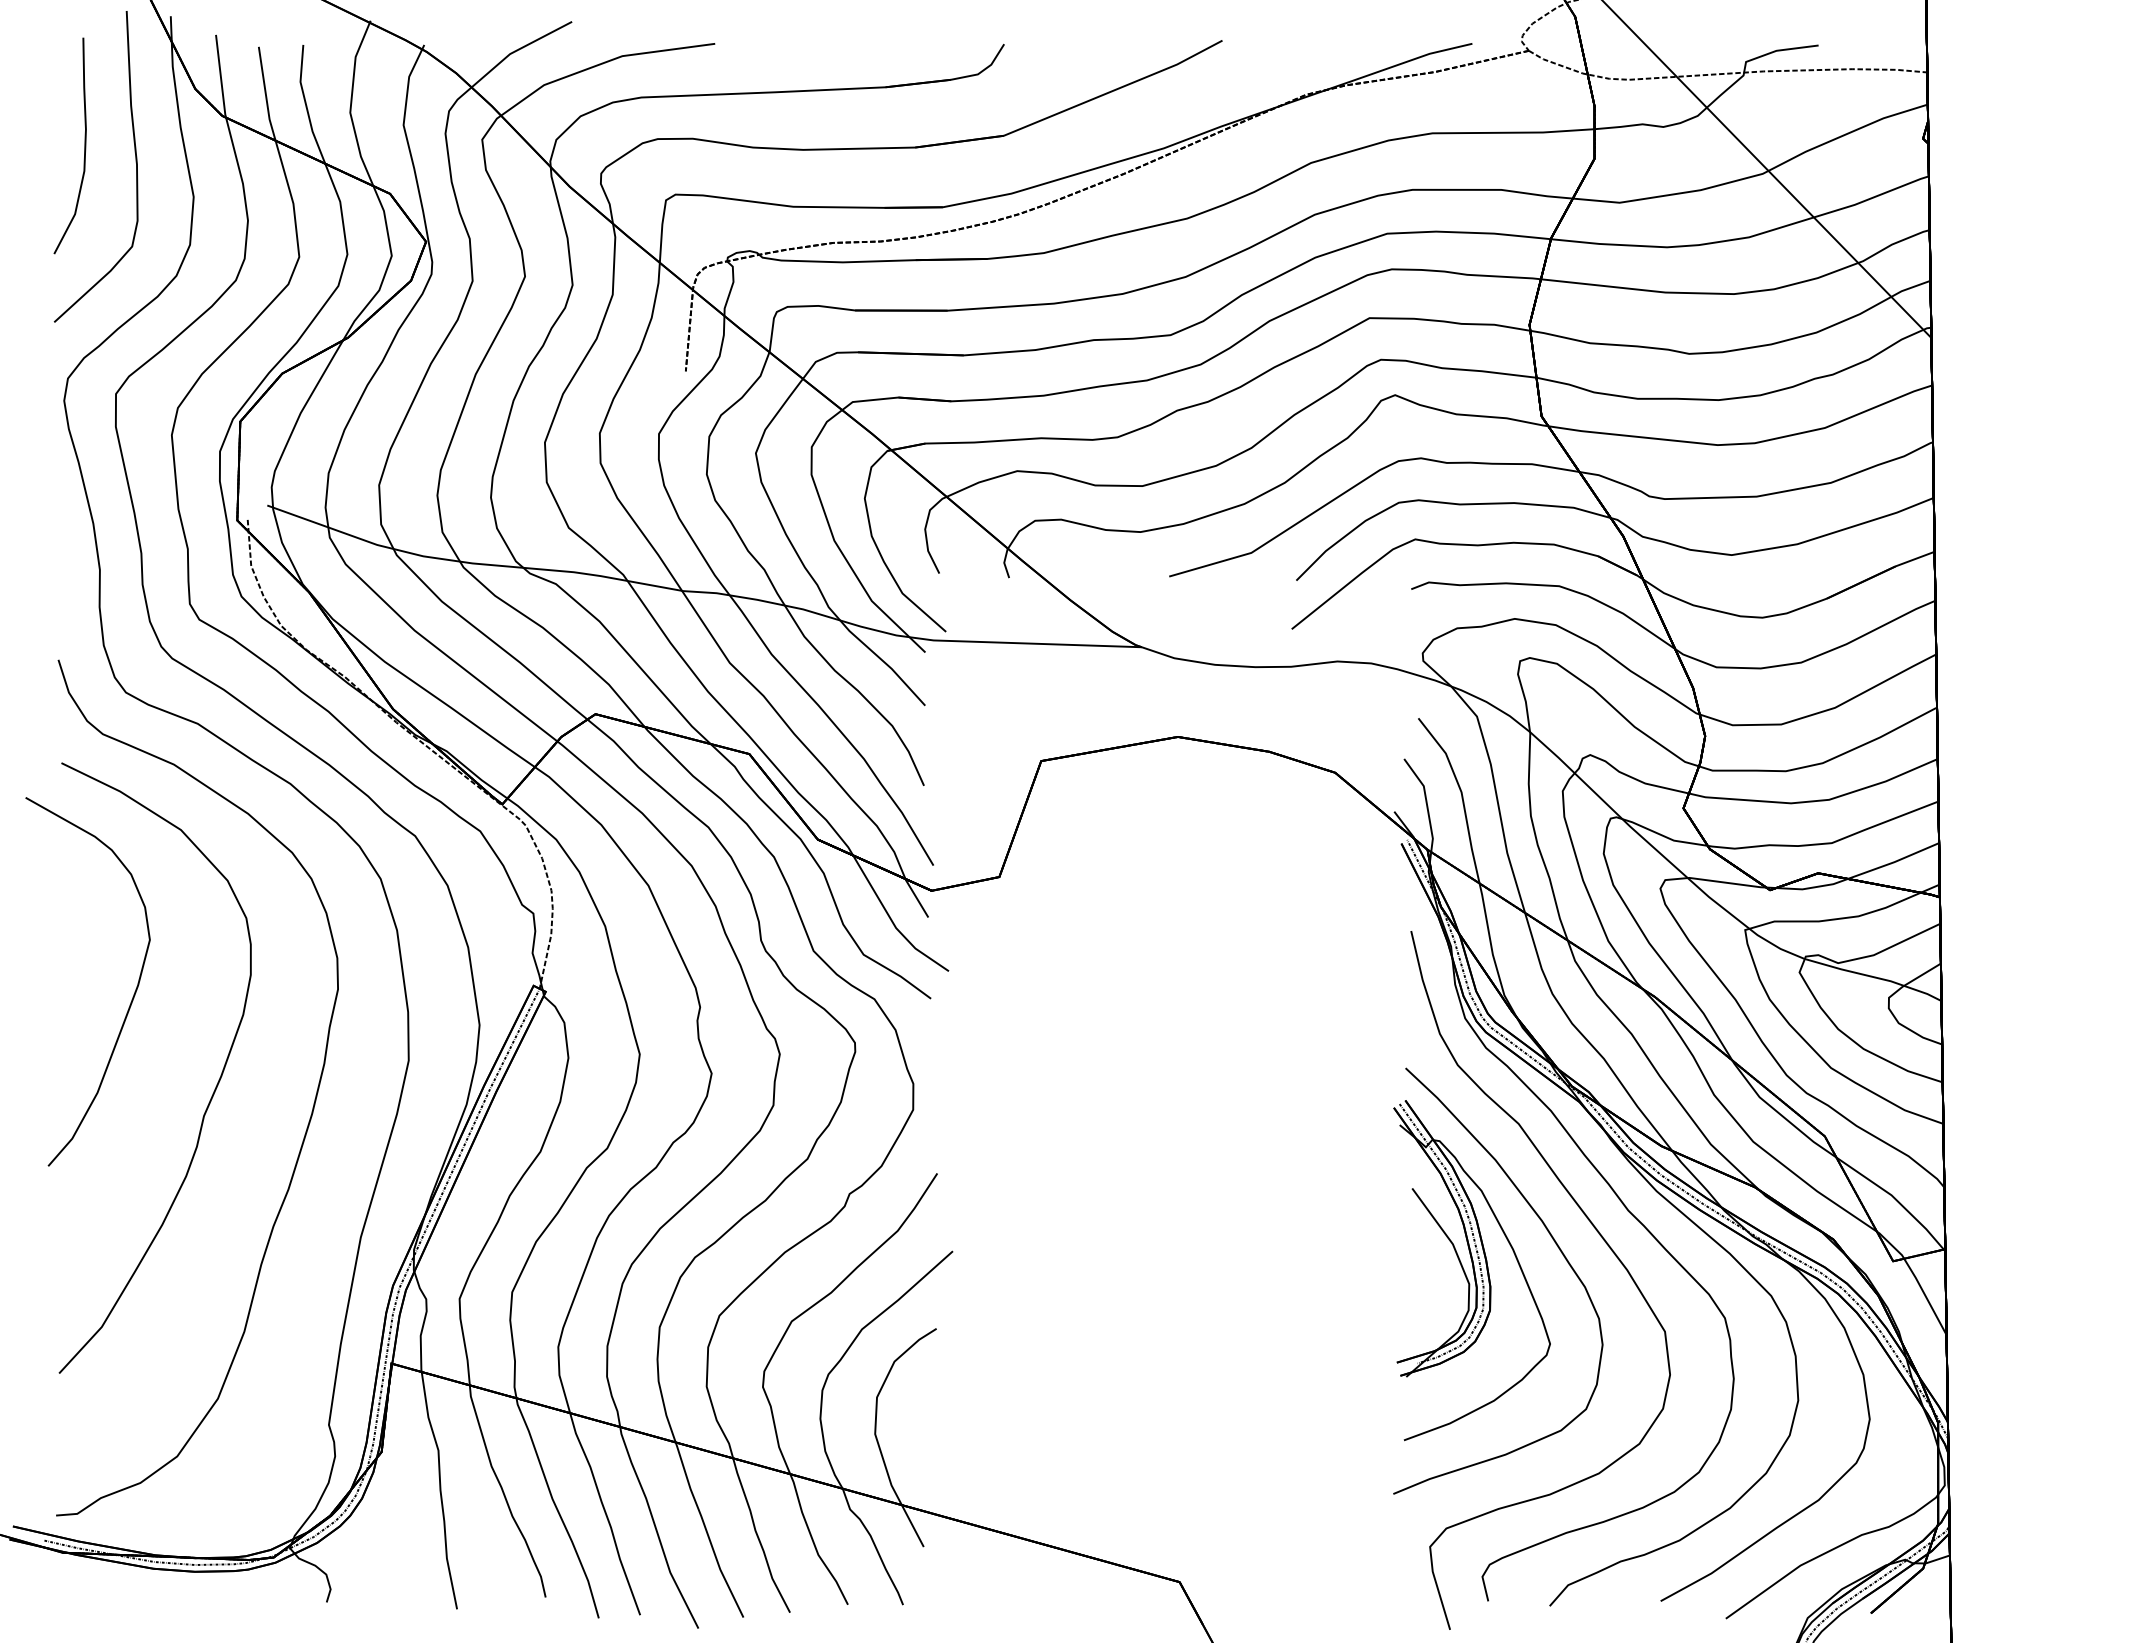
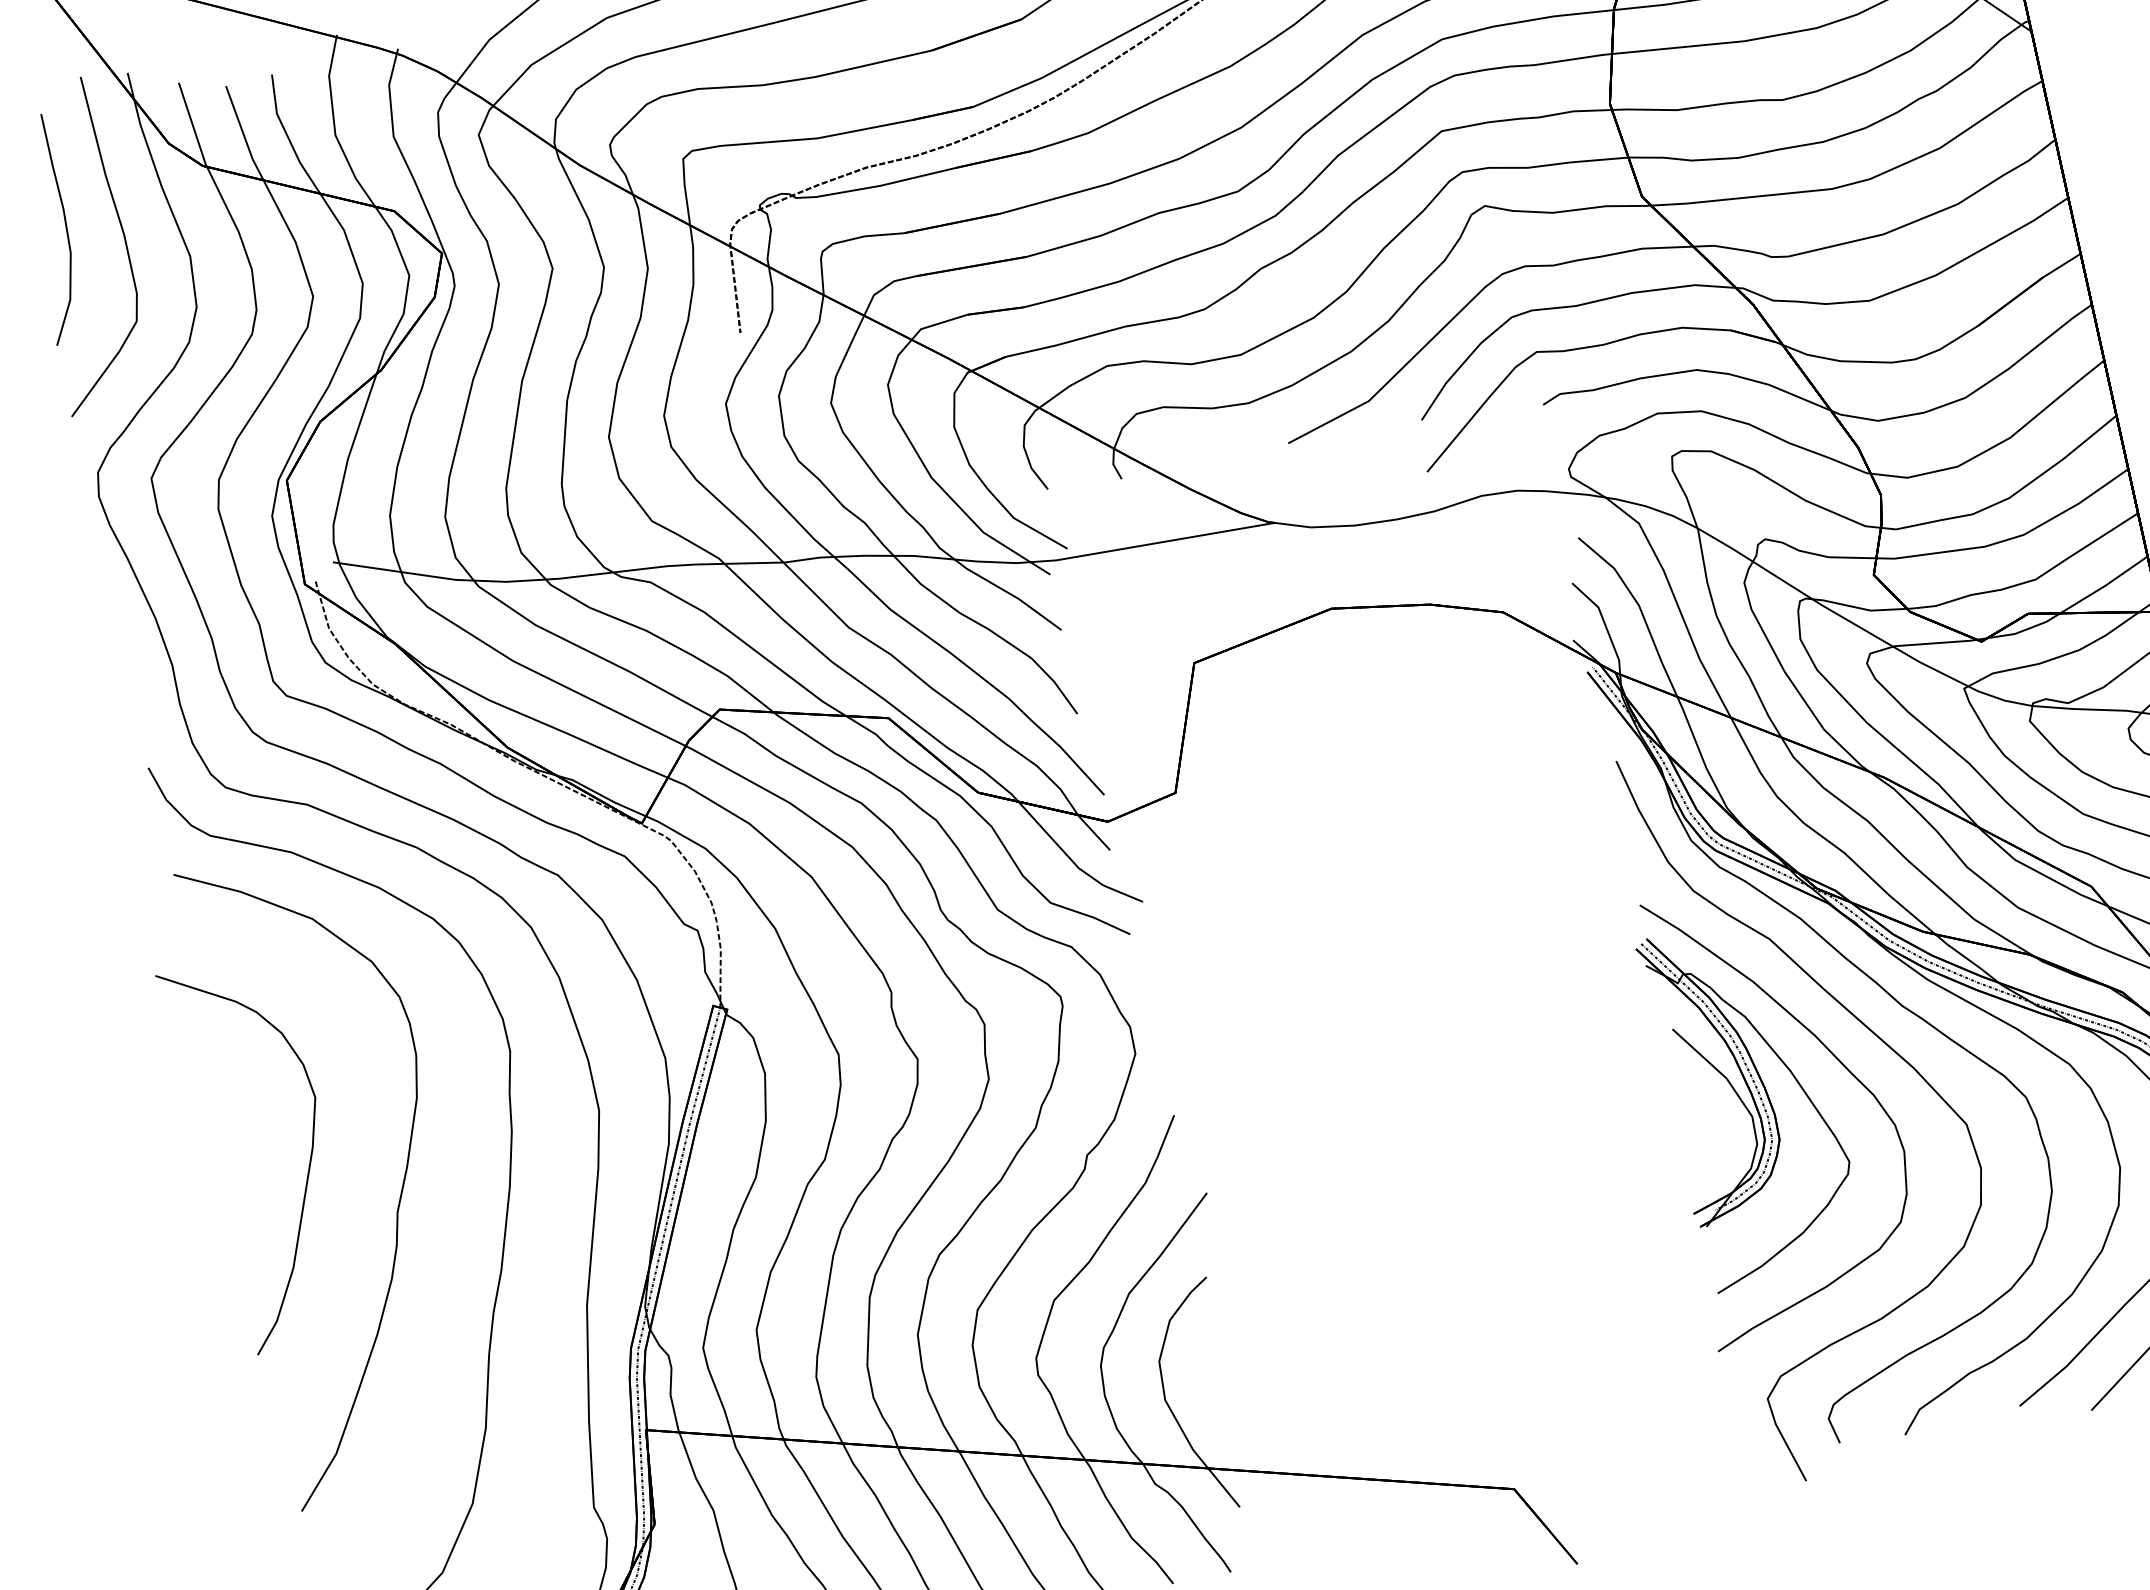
part: (131, 999) -> (308, 1163), moved

